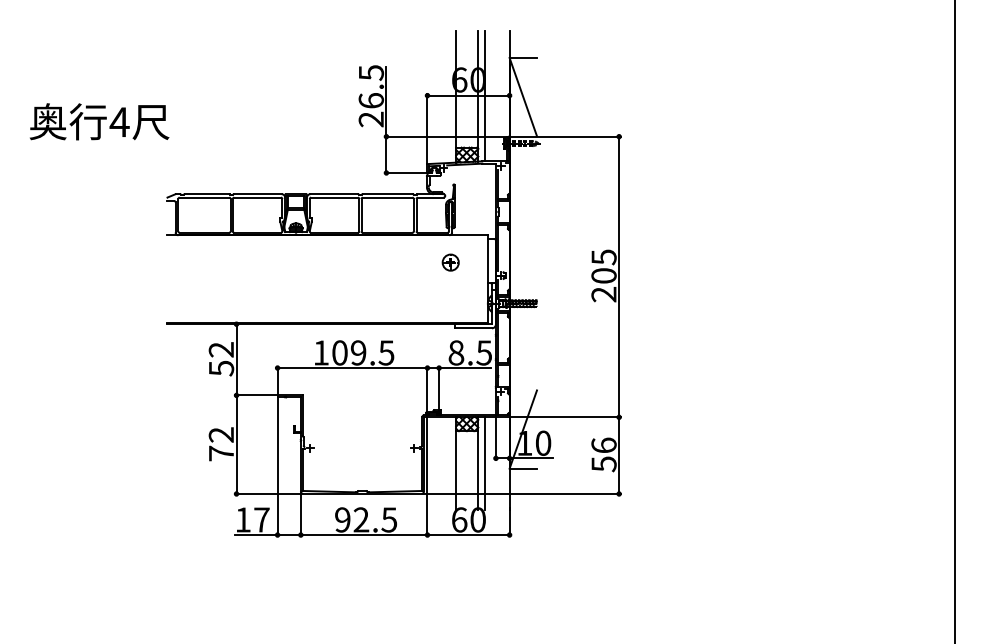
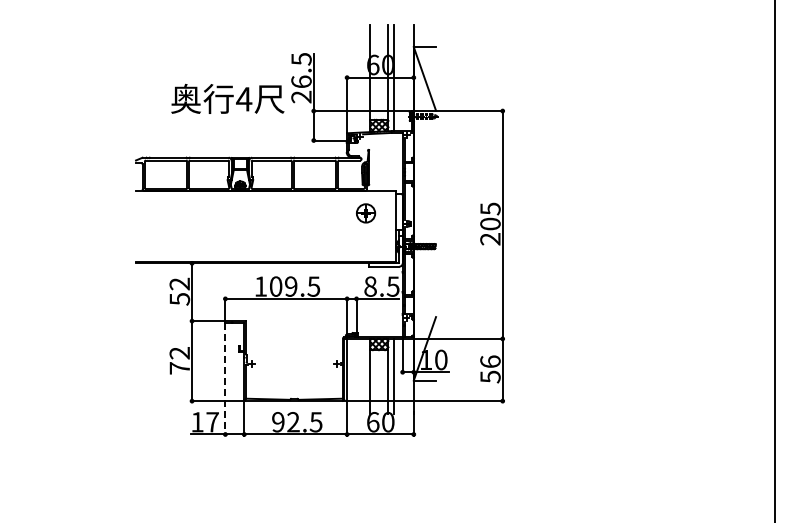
text: (99, 121) -> (227, 98), moved
part: (450, 261) -> (365, 212), size x1.4
line: (277, 467) -> (225, 379), solid -> dashed

